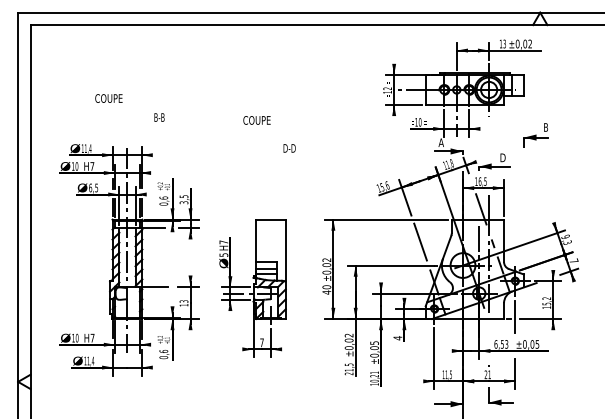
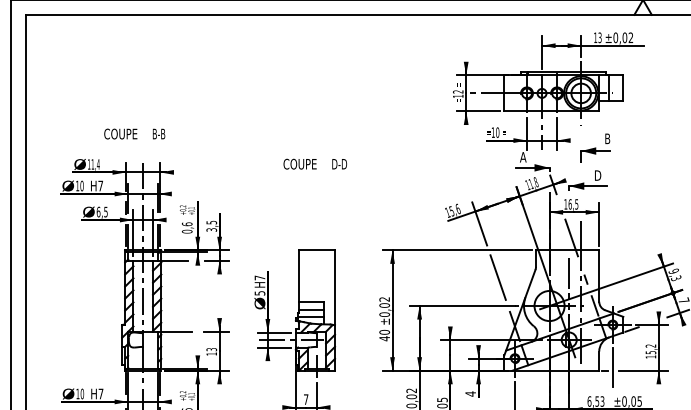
text: (108, 98) -> (120, 134), moved
text: (159, 117) -> (159, 134), moved
text: (256, 120) -> (299, 164), moved
part: (535, 135) -> (594, 148), moved

